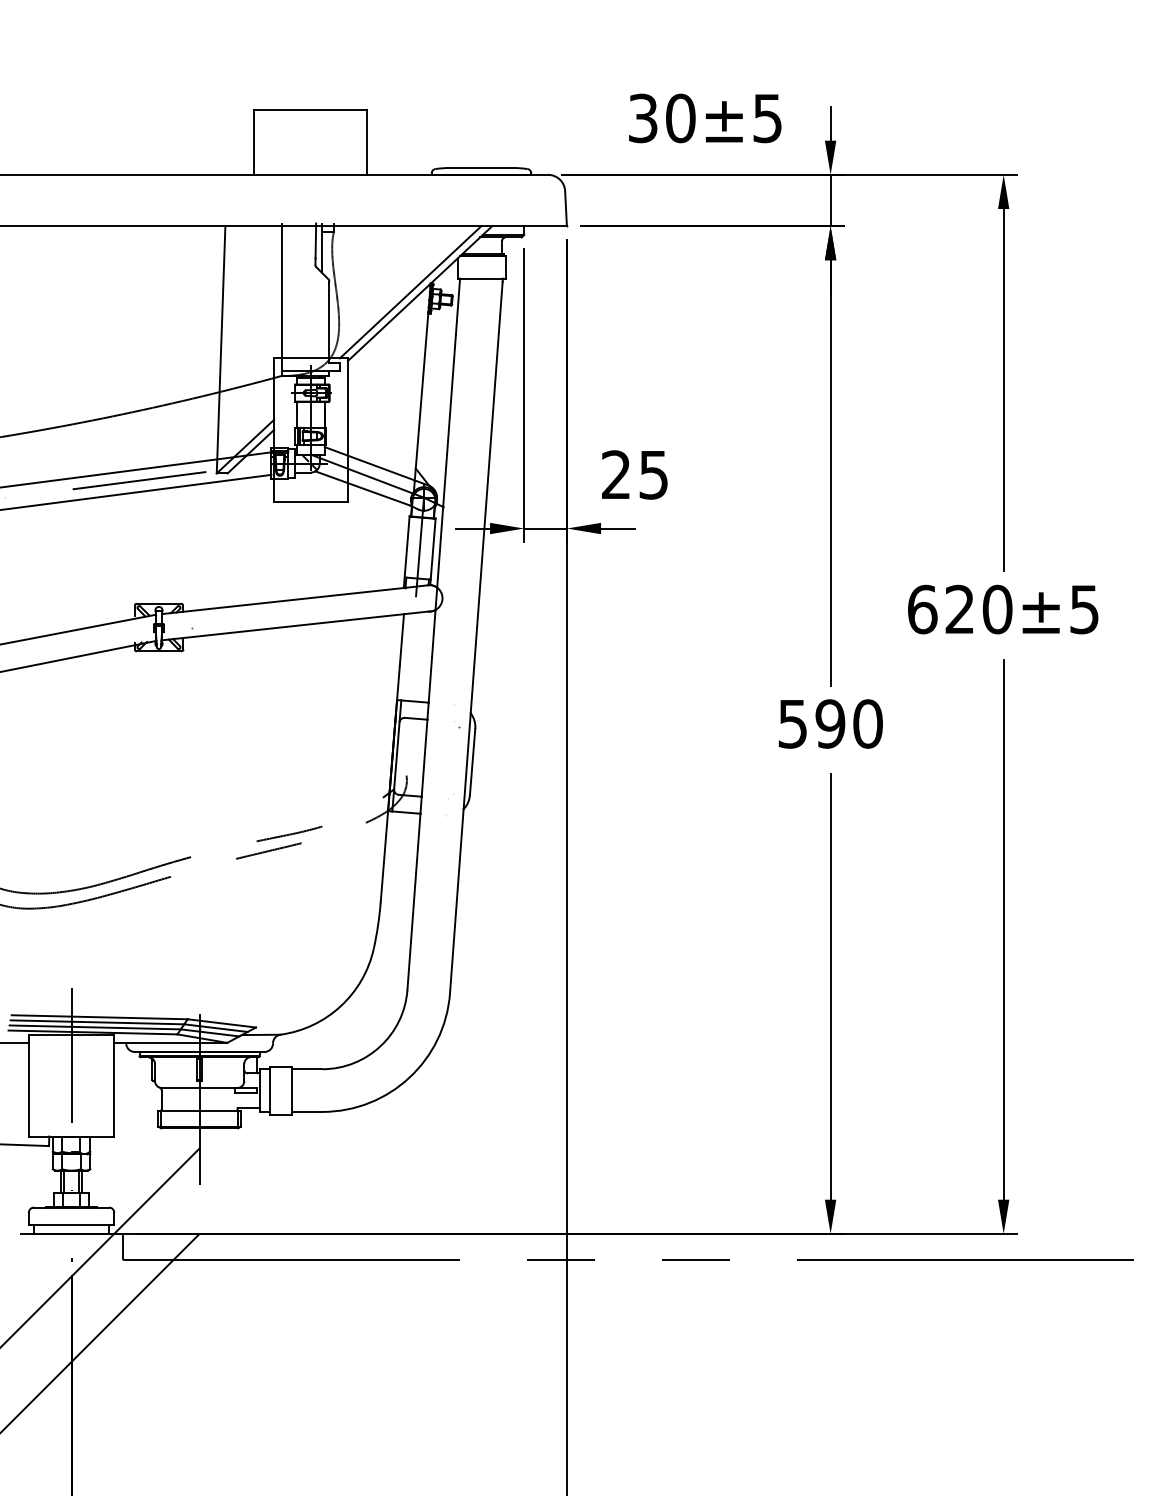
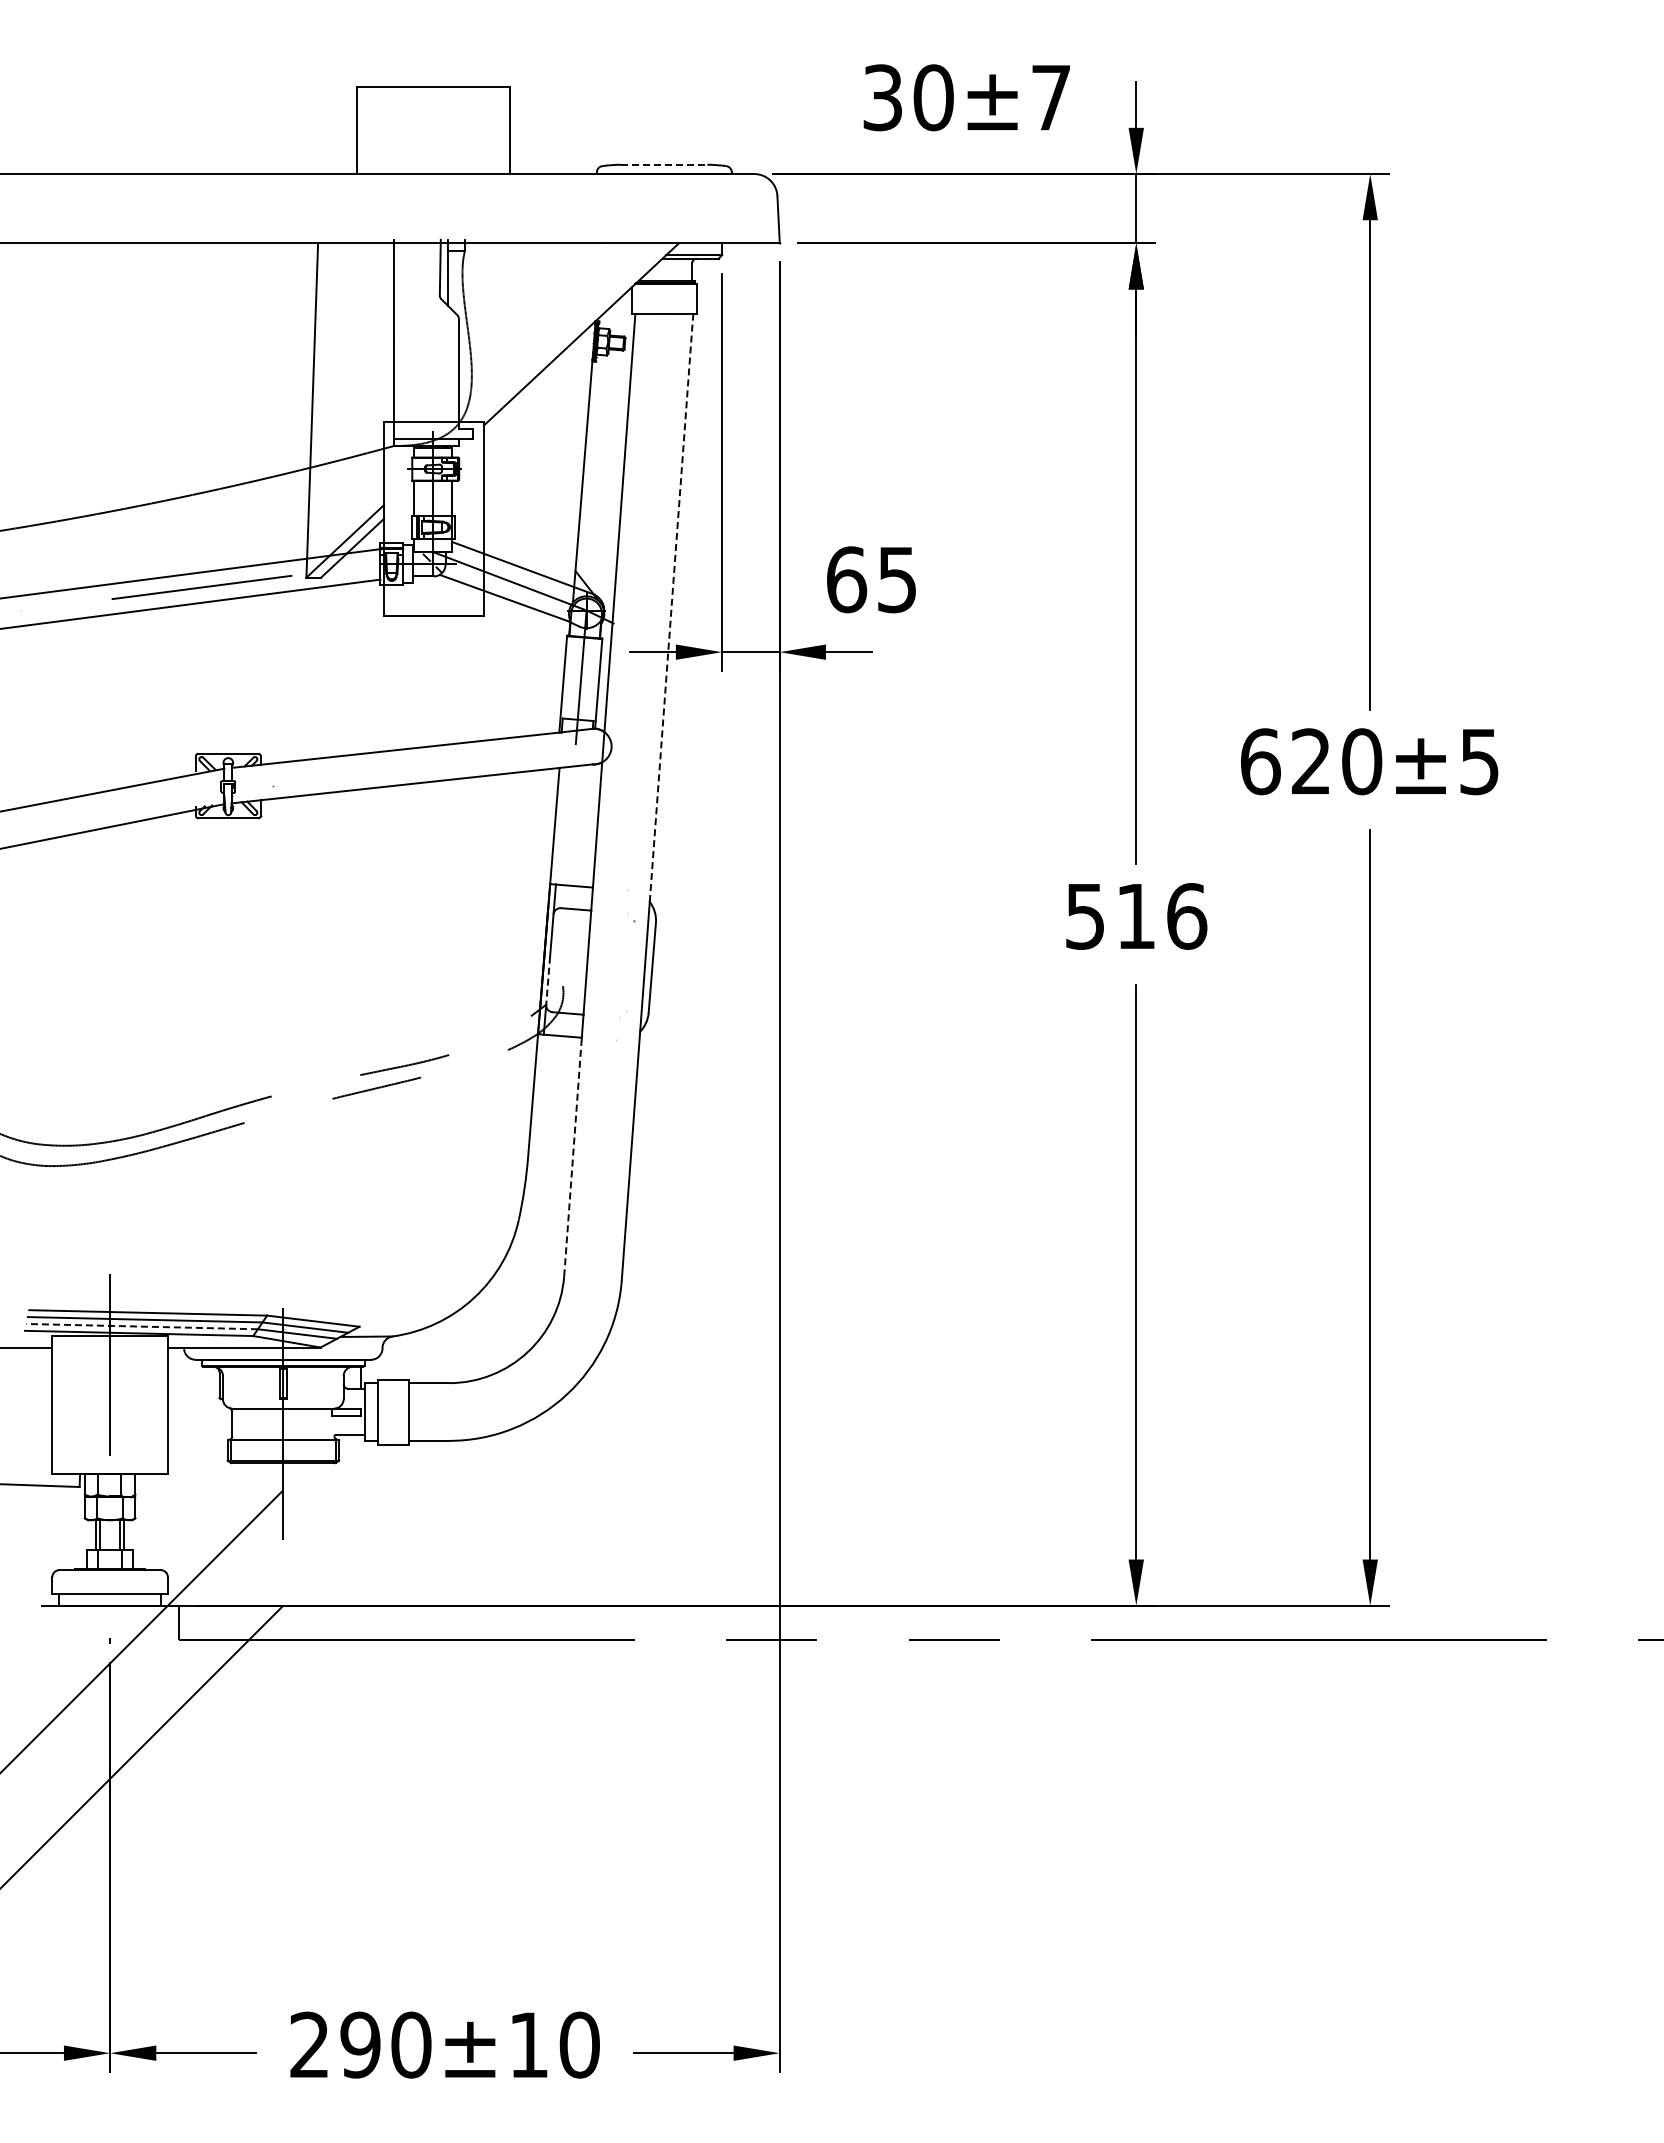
text: (767, 118) -> (1050, 98), 30±5 -> 30±7
line: (481, 167) -> (664, 164), solid -> dashed
line: (410, 292) -> (568, 332), removed
text: (616, 474) -> (847, 579), 25 -> 65
line: (486, 496) -> (671, 609), solid -> dashed
text: (849, 724) -> (1161, 916), 590 -> 516
line: (395, 772) -> (548, 981), solid -> dashed
line: (414, 901) -> (573, 1156), solid -> dashed
line: (95, 1027) -> (142, 1326), solid -> dashed

